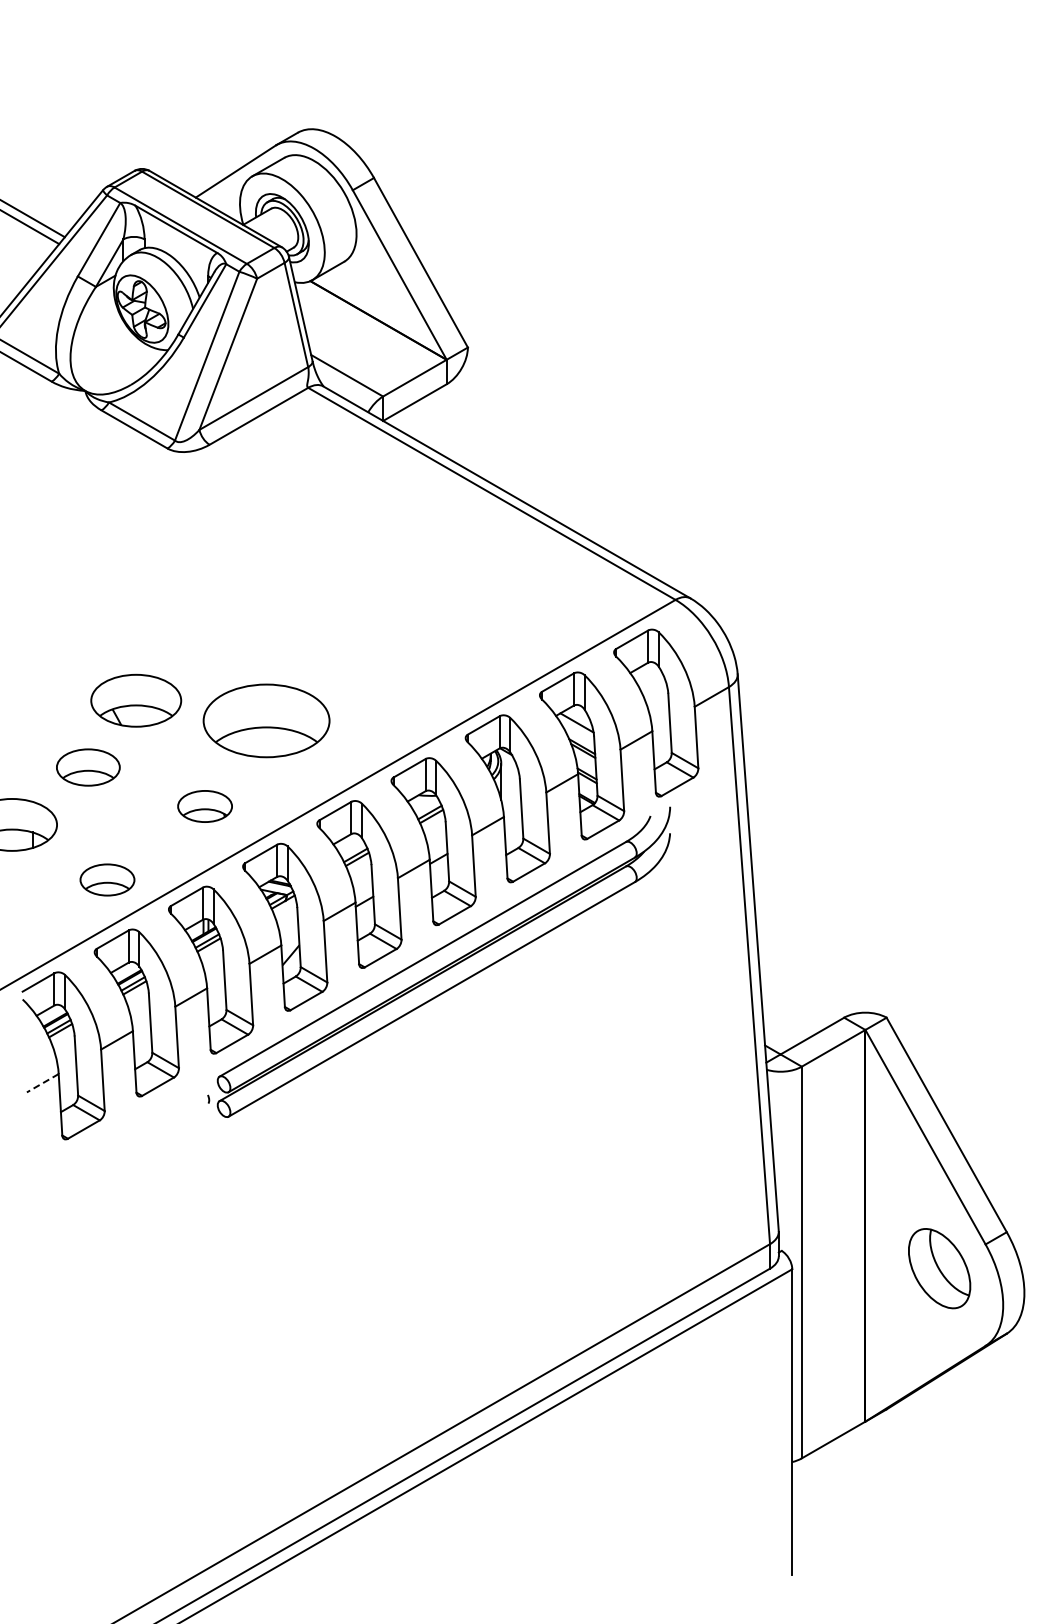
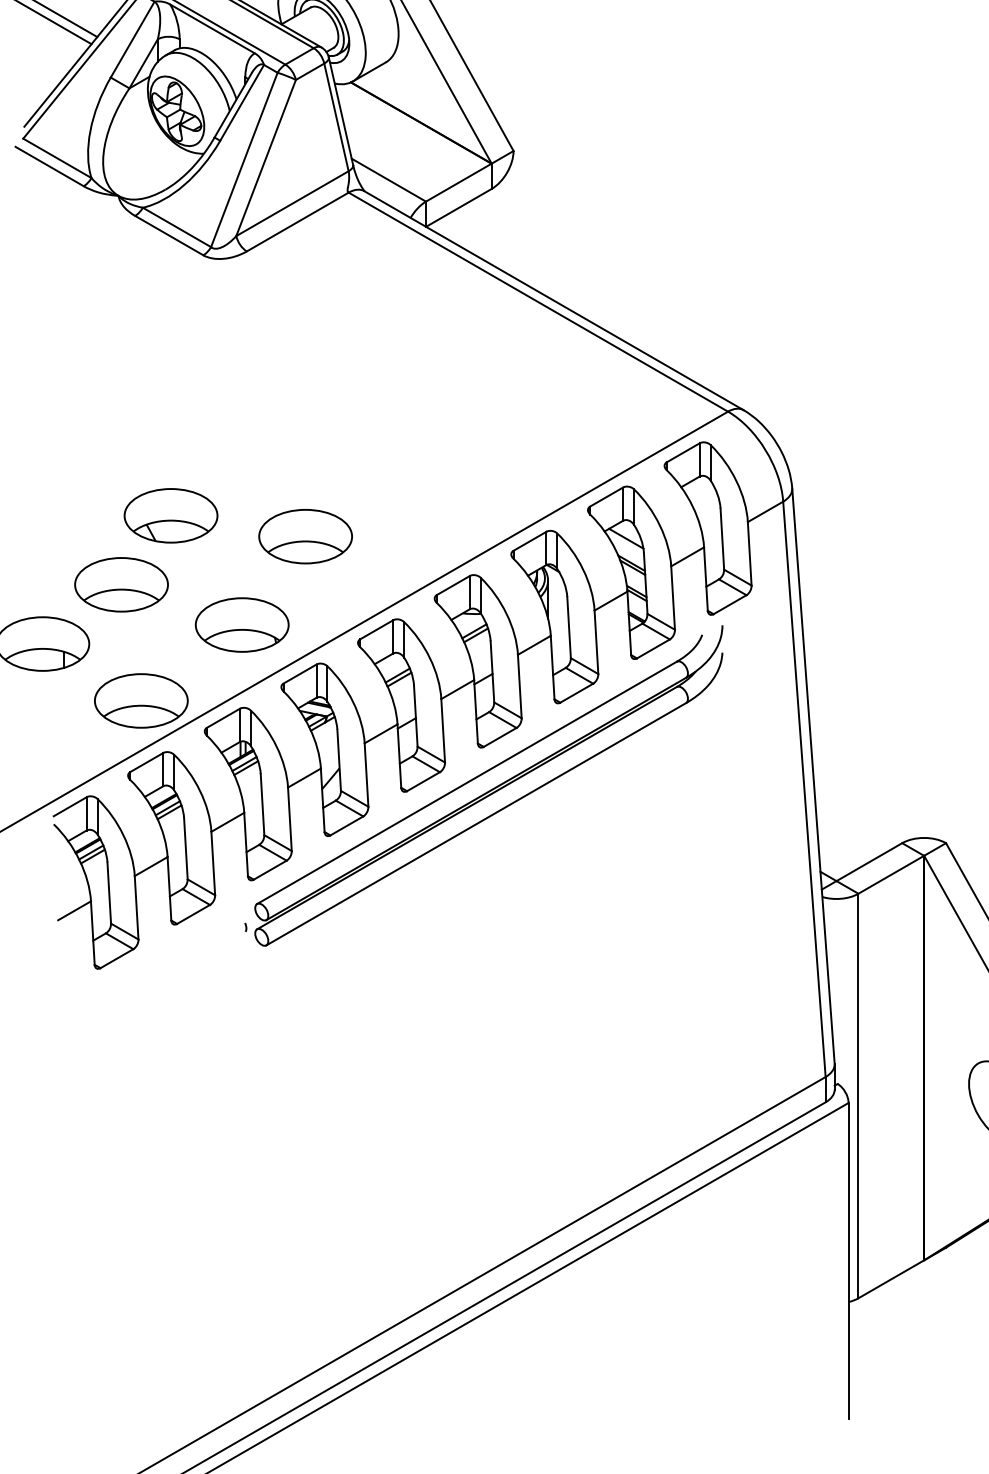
part: (266, 720) -> (305, 536), size x0.71
part: (88, 767) -> (121, 584), size x1.43
part: (204, 806) -> (241, 625), size x1.67
part: (107, 879) -> (141, 700), size x1.67
line: (42, 1083) -> (74, 911), dashed -> solid

